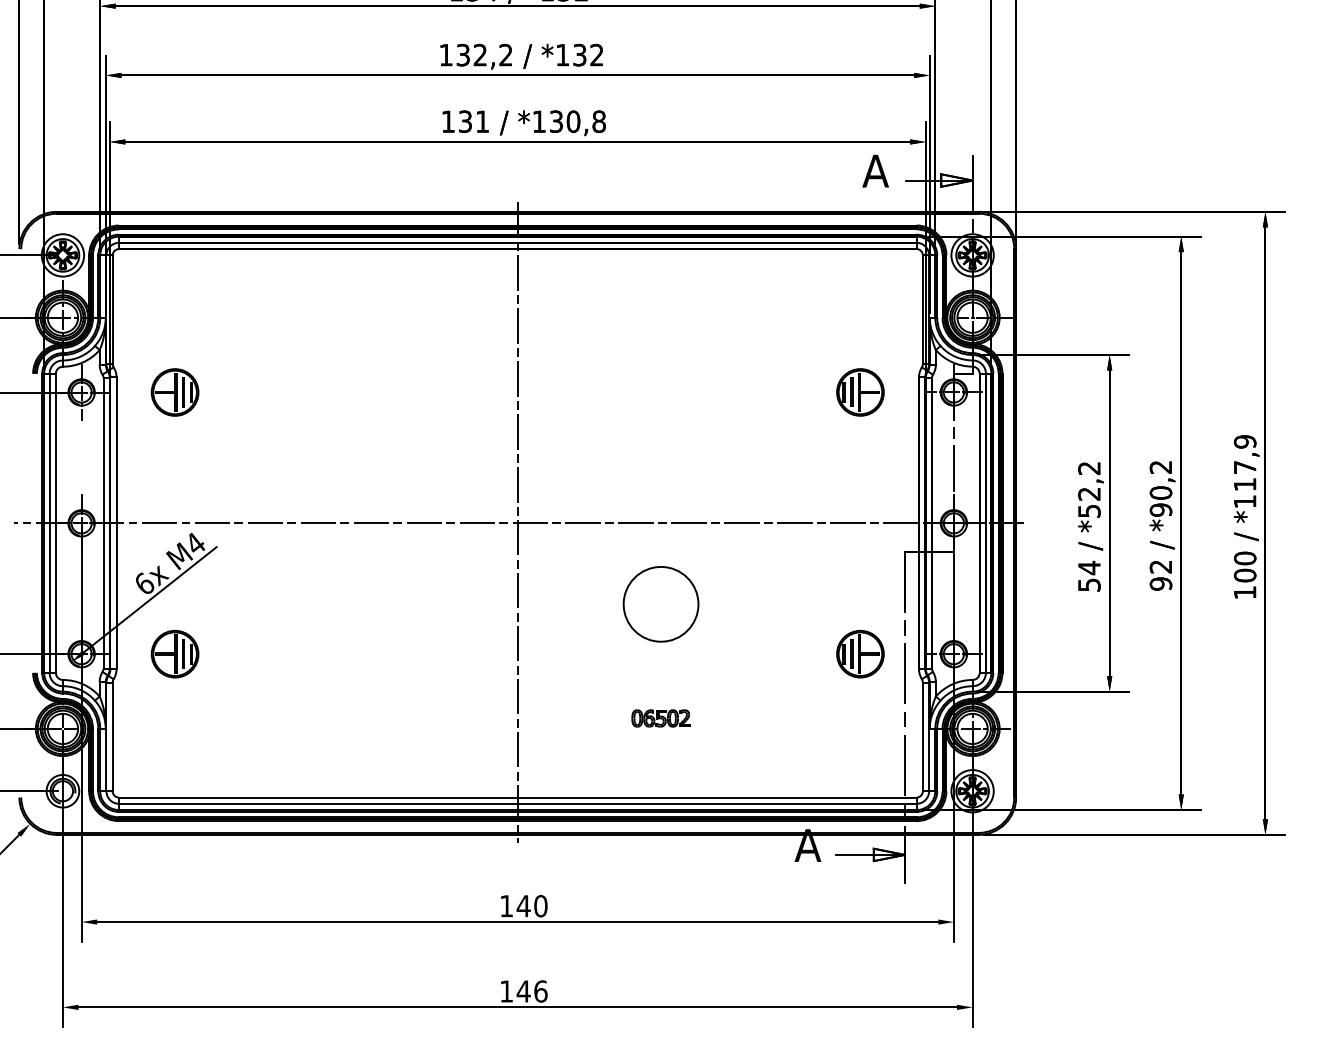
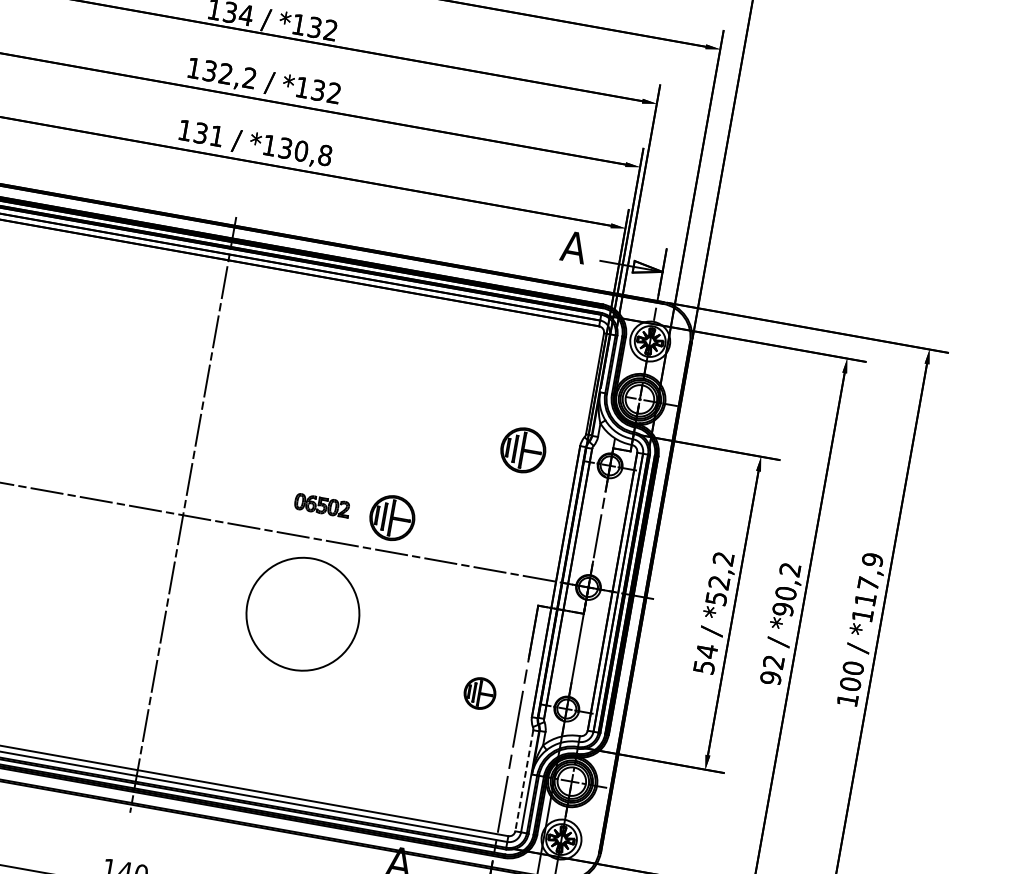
part: (736, 487) -> (392, 518), added
circle: (660, 603) -> (302, 613), size x1.6
part: (860, 653) -> (480, 692), size x0.7
part: (660, 718) -> (321, 505), moved
line: (922, 737) -> (523, 781), solid -> dashed

